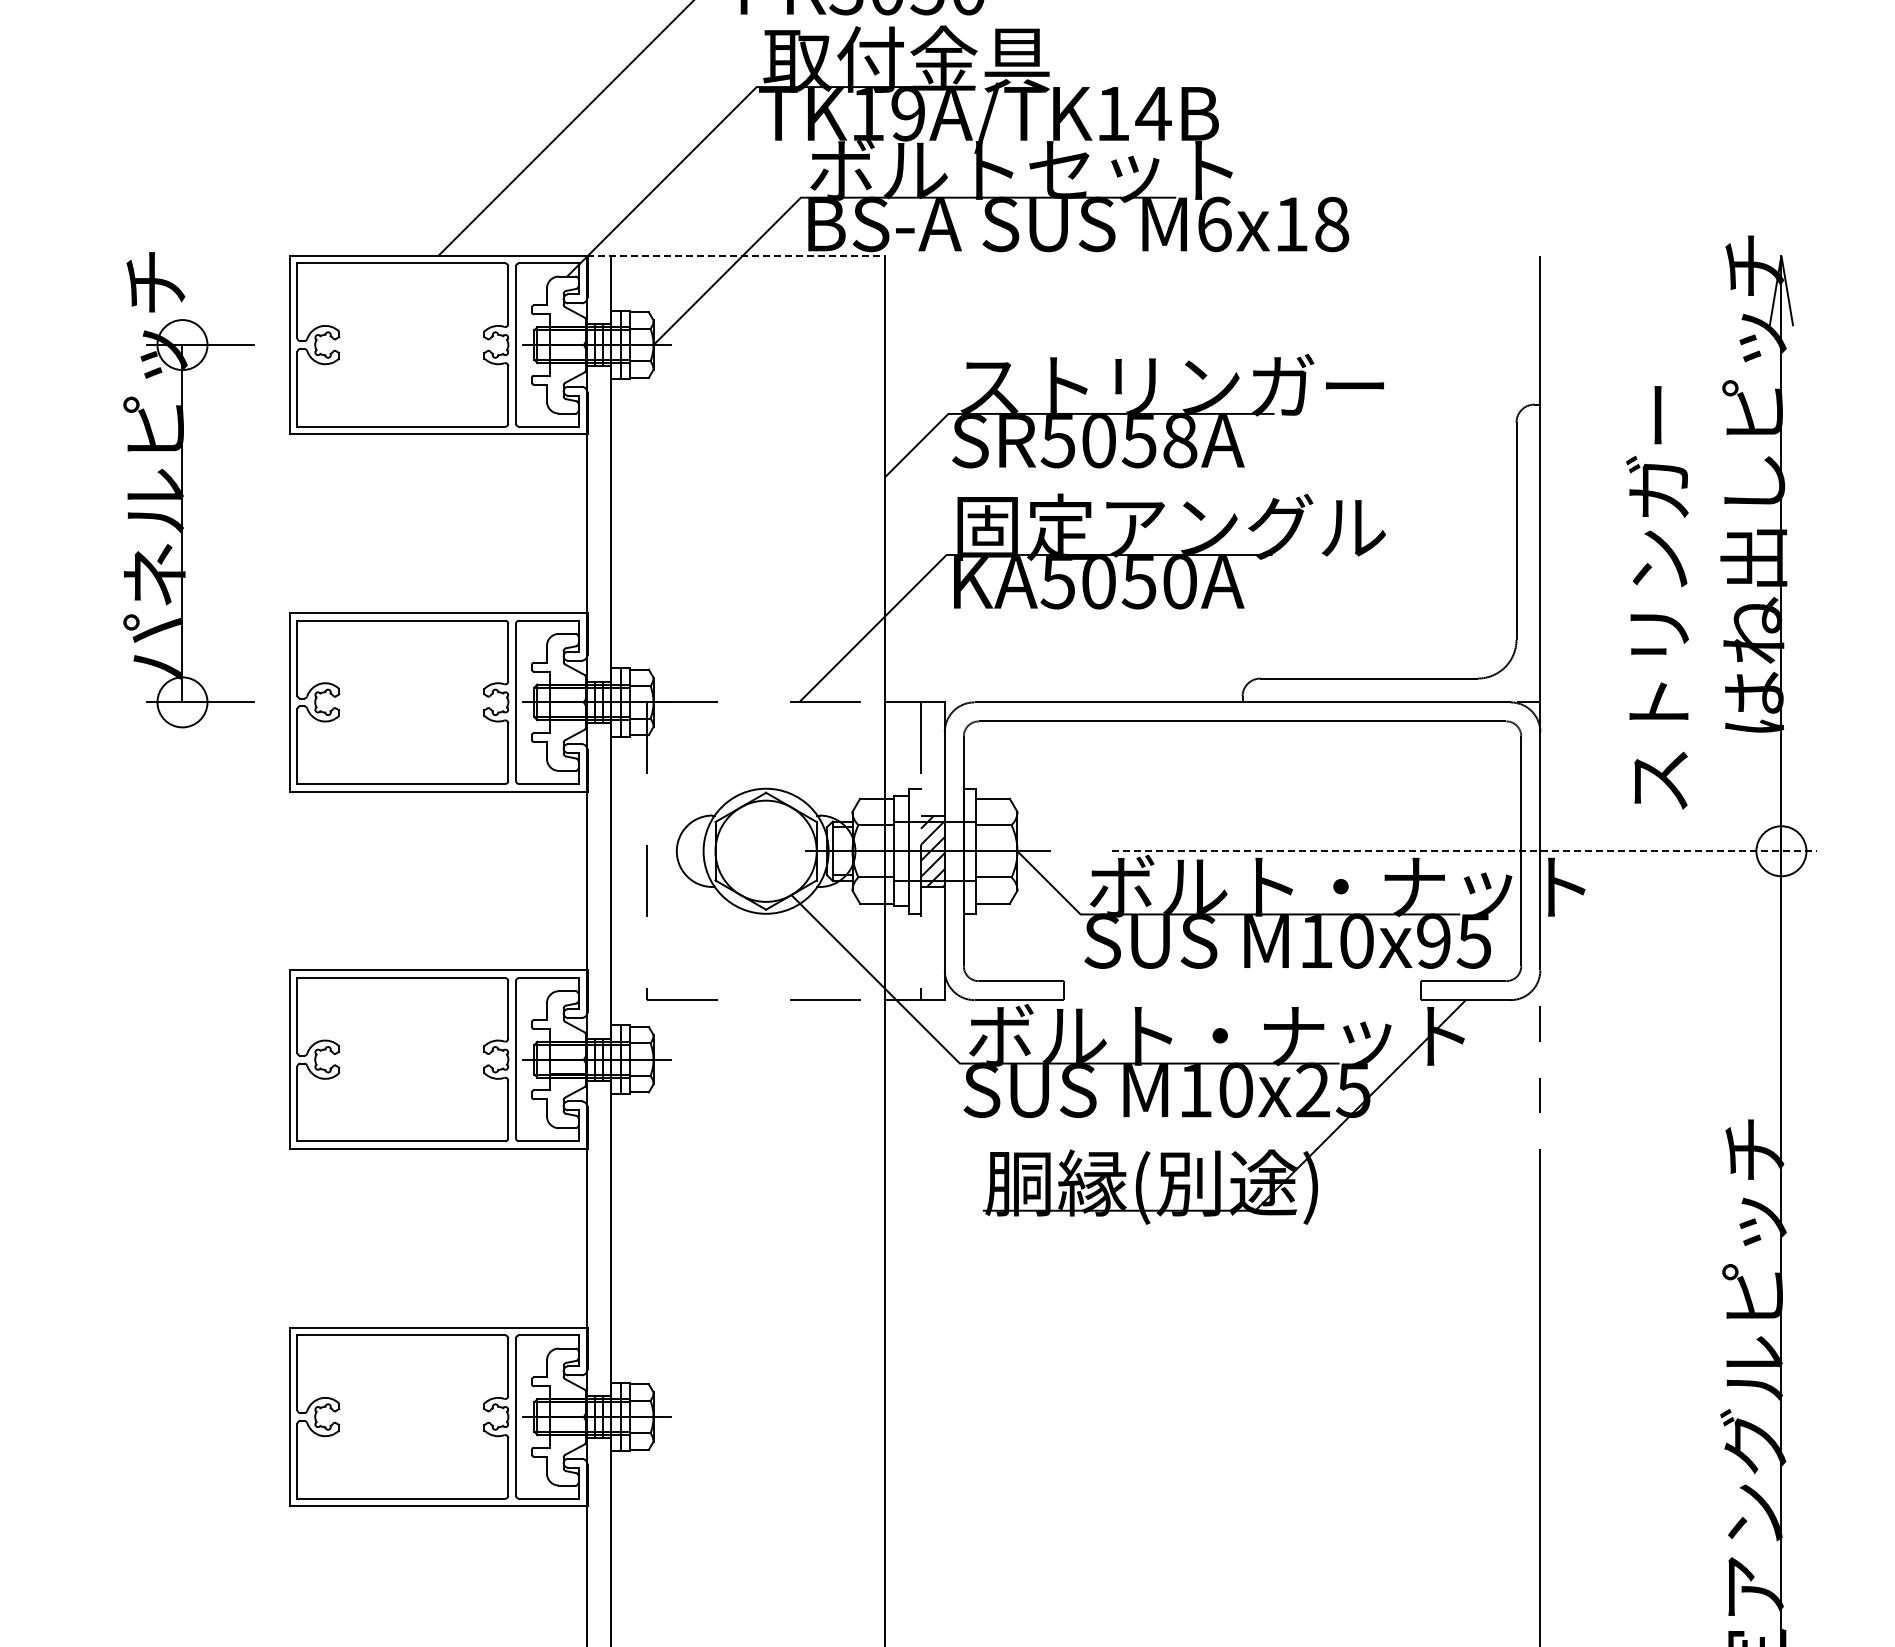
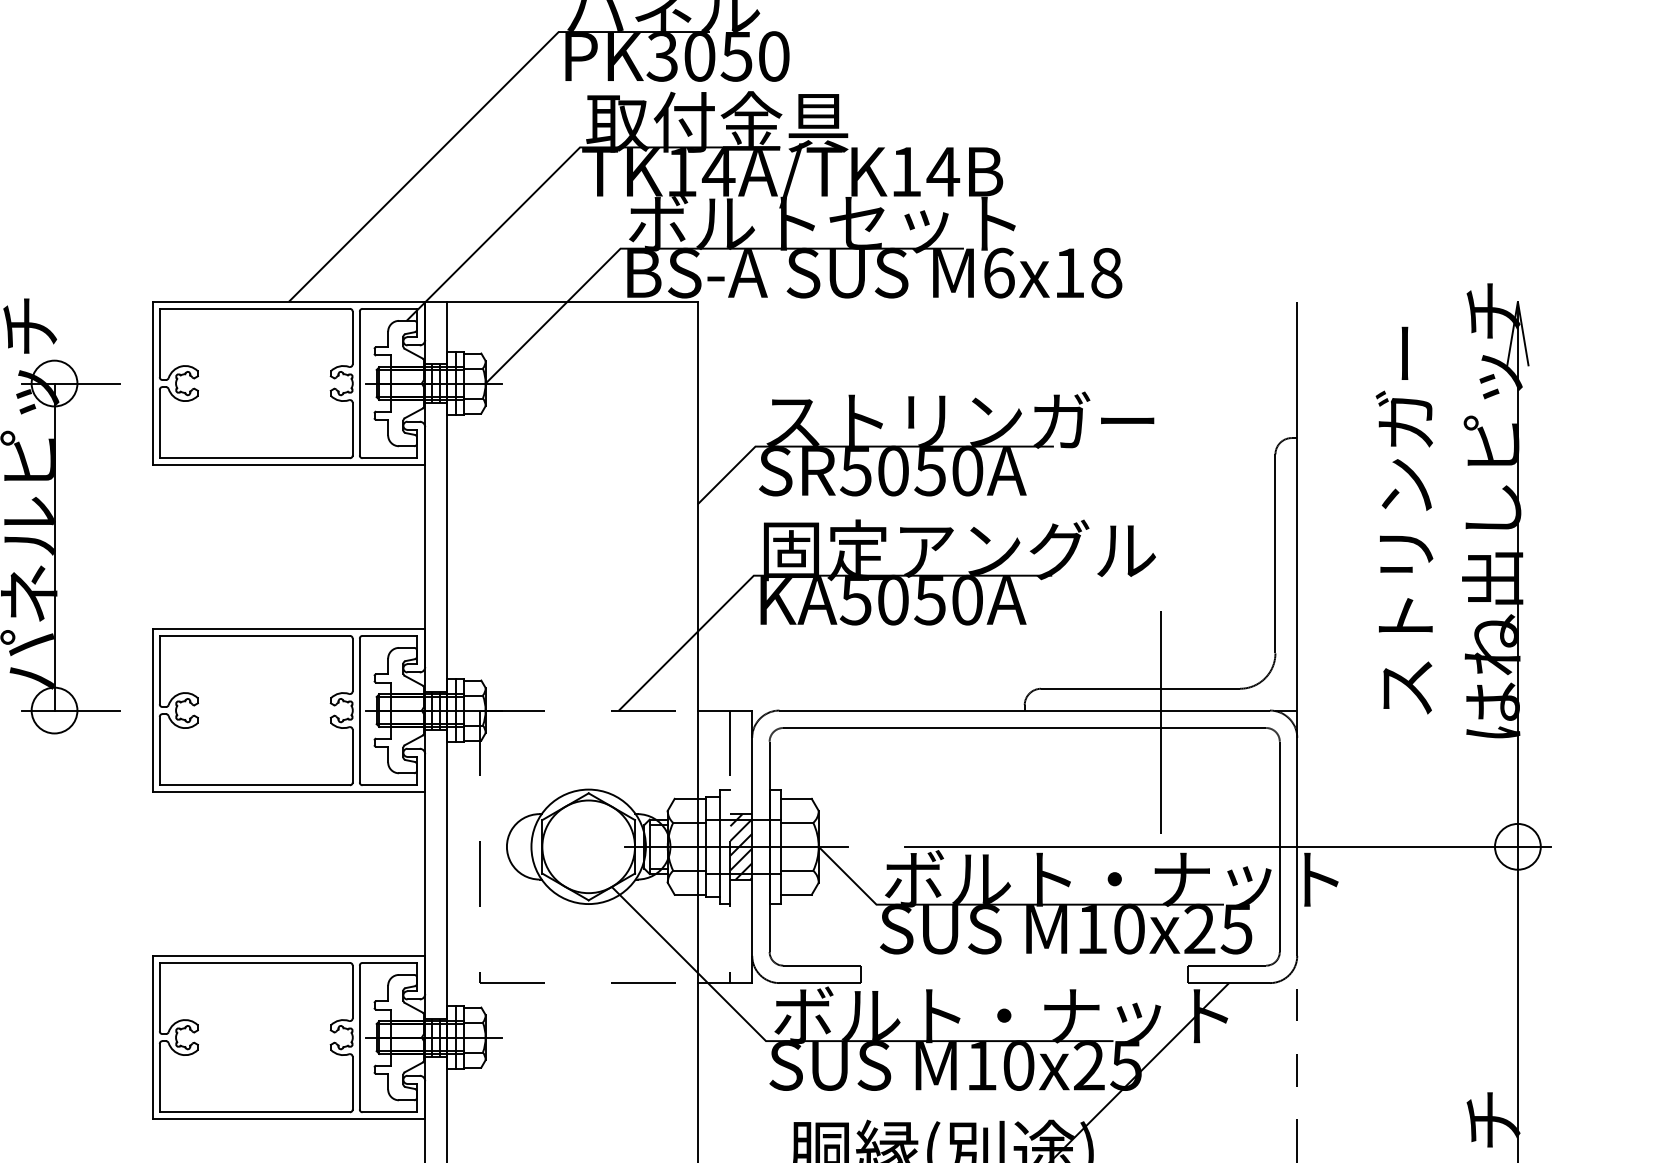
text: (907, 113) -> (718, 171), TK19A/TK14B -> TK14A/TK14B
line: (736, 255) -> (561, 301), dashed -> solid
text: (1180, 441) -> (967, 471), SR5058A -> SR5050A
text: (1657, 597) -> (1404, 520), moved
line: (1391, 715) -> (1161, 722), added
line: (1464, 851) -> (1227, 847), dashed -> solid
text: (1433, 941) -> (1199, 929), M10x95 -> M10x25

